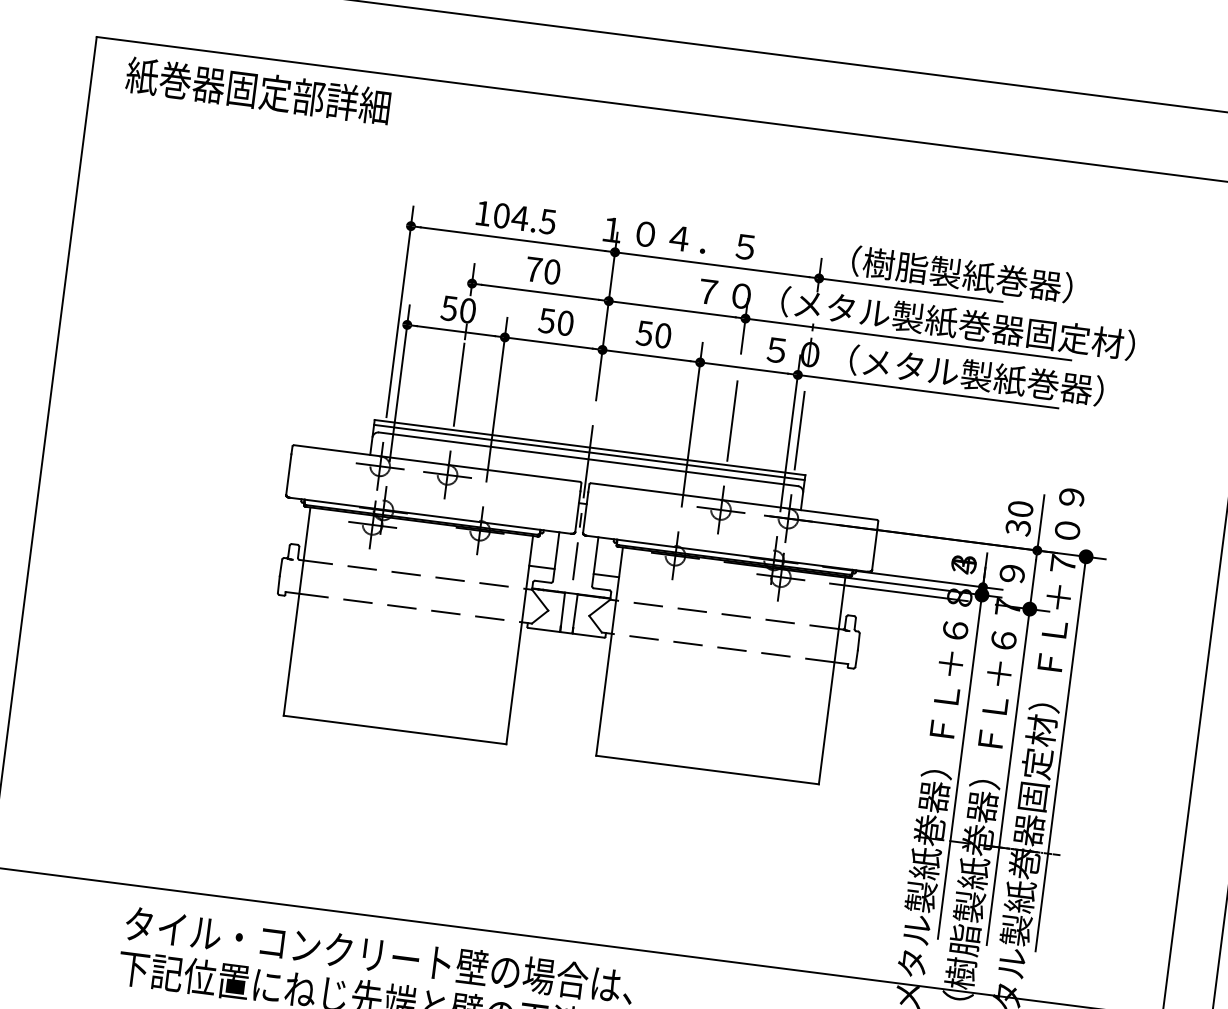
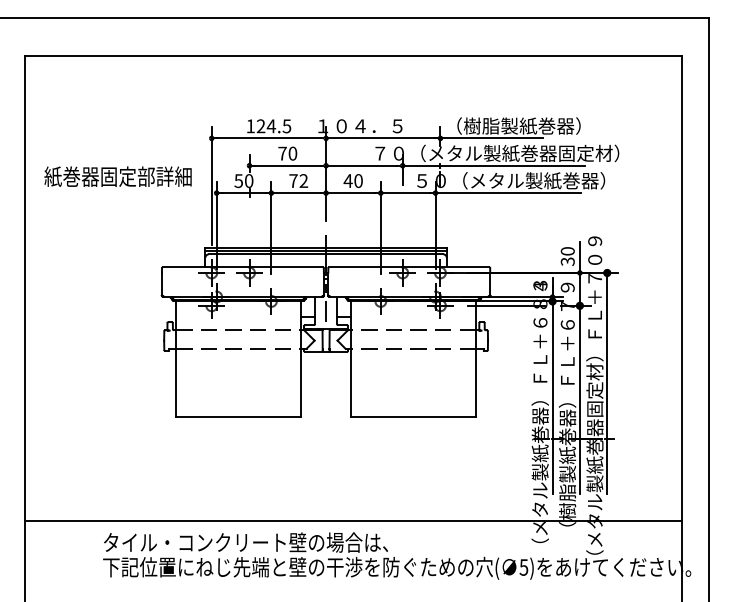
text: (257, 90) -> (117, 176), moved
text: (500, 216) -> (260, 126), 104.5 -> 124.5
text: (555, 322) -> (298, 181), 50 -> 72
text: (643, 332) -> (347, 180), 50 -> 40
line: (459, 384) -> (249, 222), removed
line: (732, 419) -> (402, 222), removed
line: (799, 430) -> (440, 223), removed

